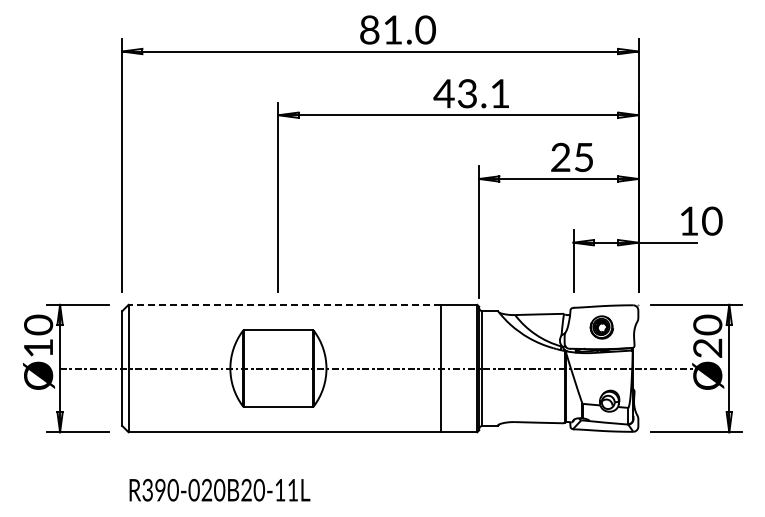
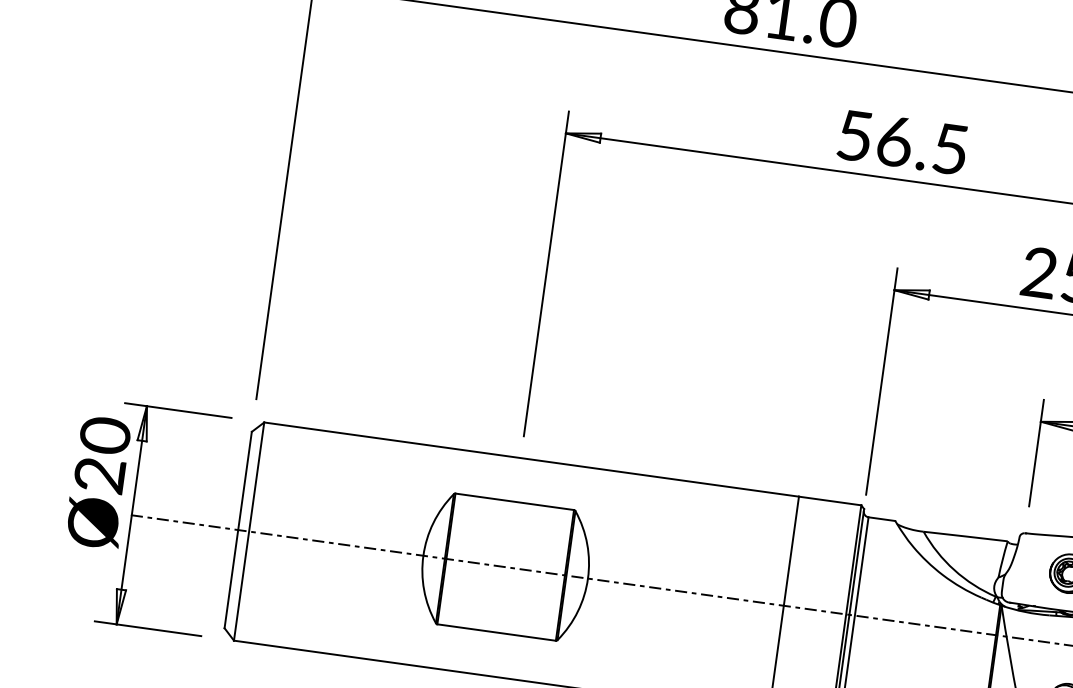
text: (471, 93) -> (901, 142), 43.1 -> 56.5
line: (284, 304) -> (531, 458), dashed -> solid
text: (38, 347) -> (99, 474), Ø10 -> Ø20

